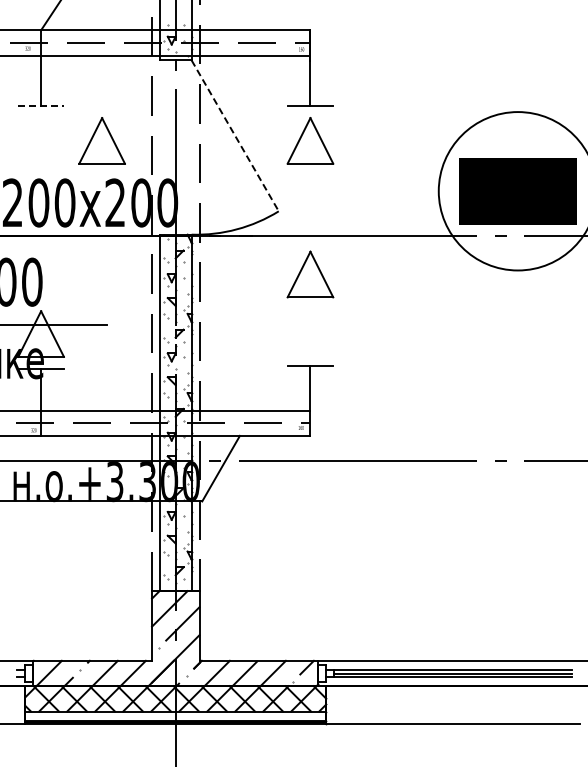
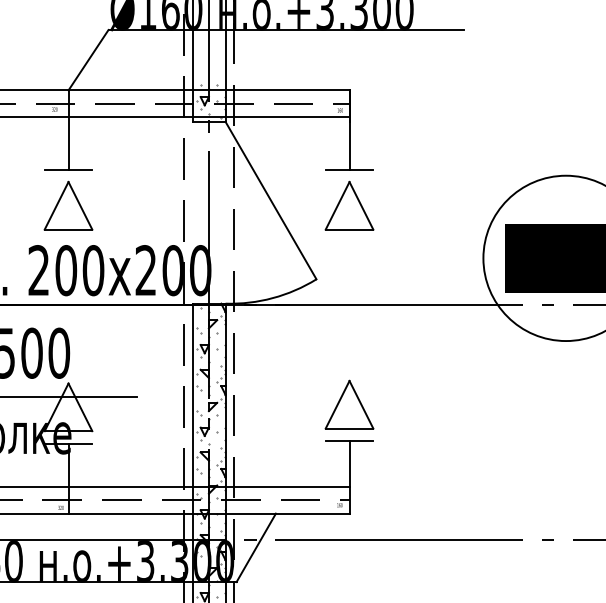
line: (41, 106) -> (68, 169), dashed -> solid
line: (235, 136) -> (271, 201), dashed -> solid
part: (101, 140) -> (67, 205), moved
part: (310, 274) -> (349, 404), moved

